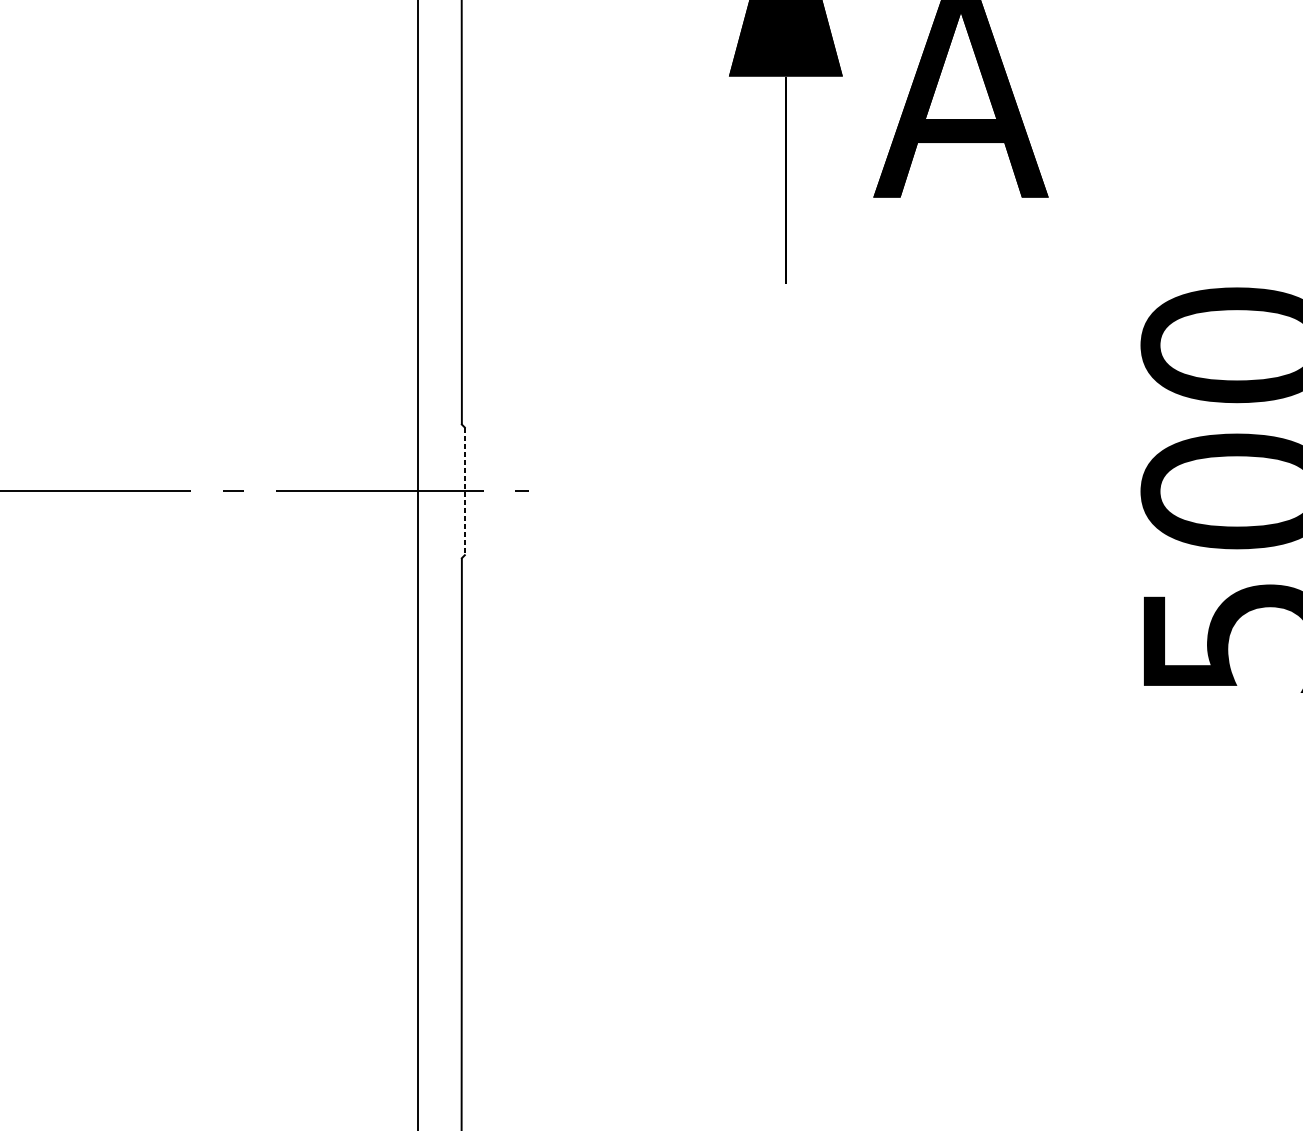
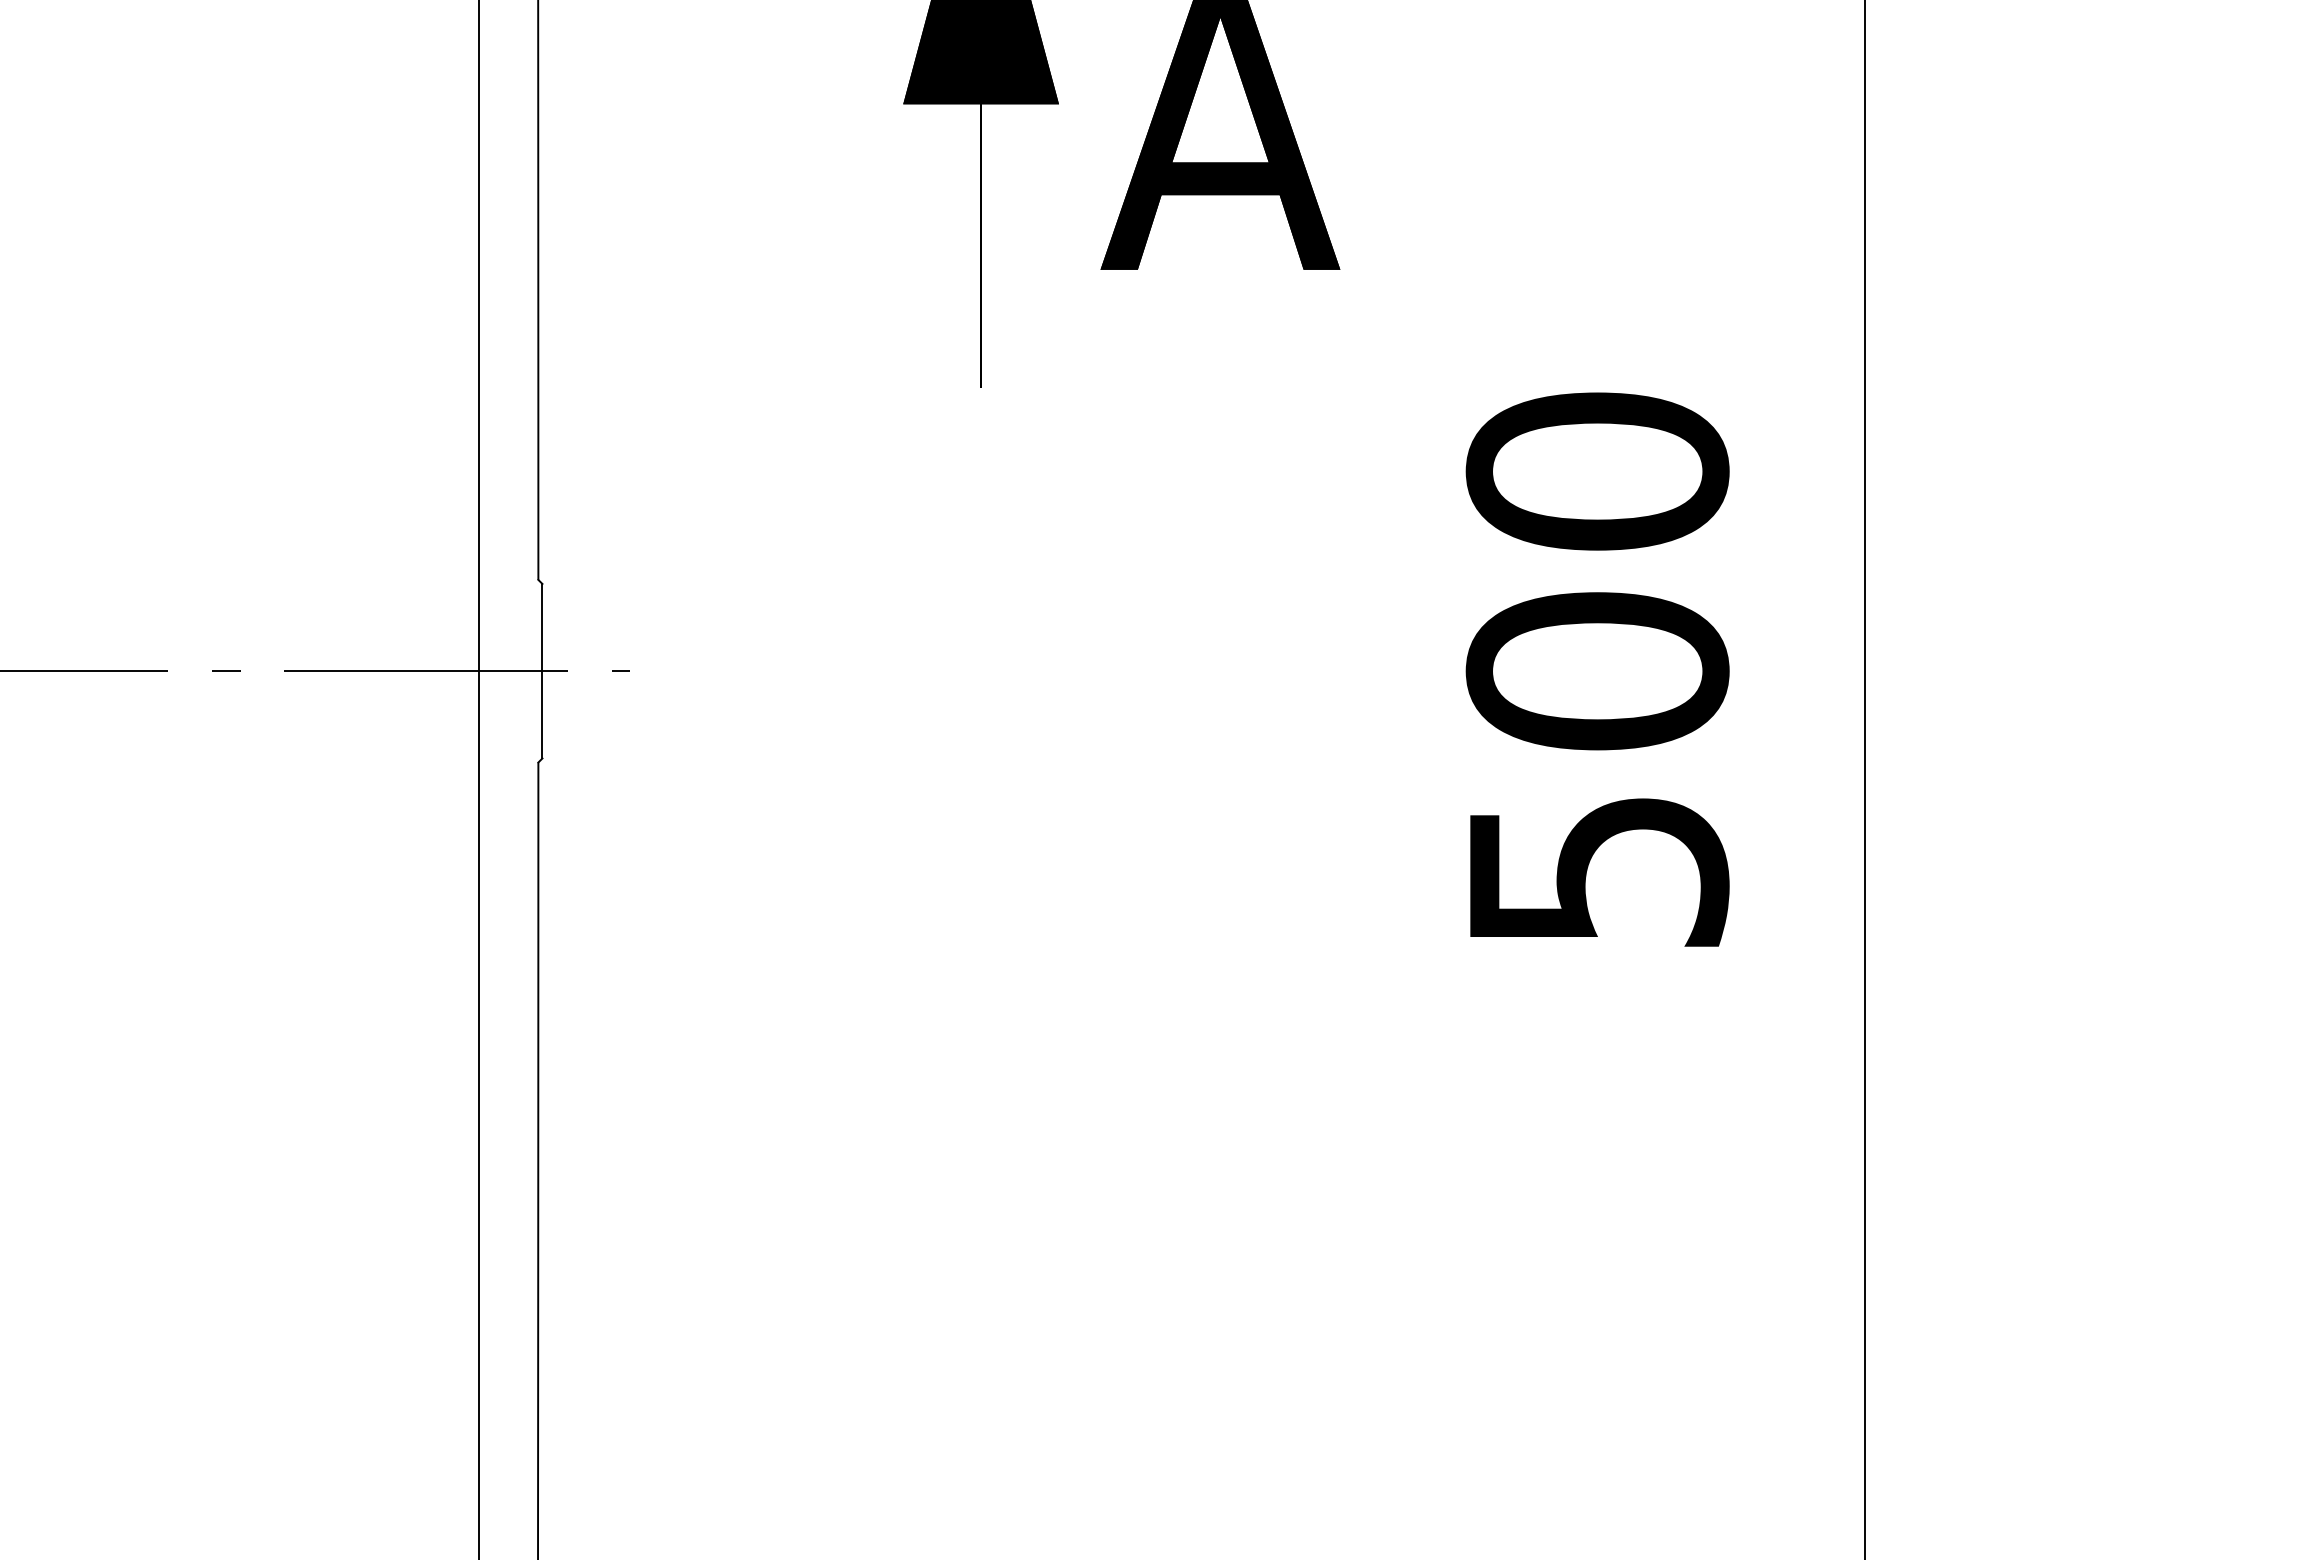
line: (464, 491) -> (542, 671), dashed -> solid

